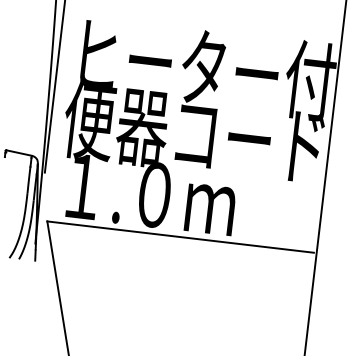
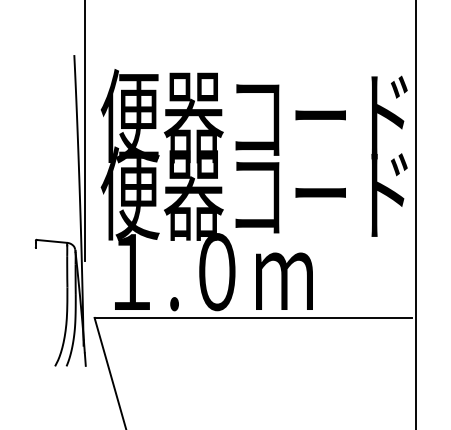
text: (203, 68) -> (256, 116), ヒーター付 -> 便器コード

